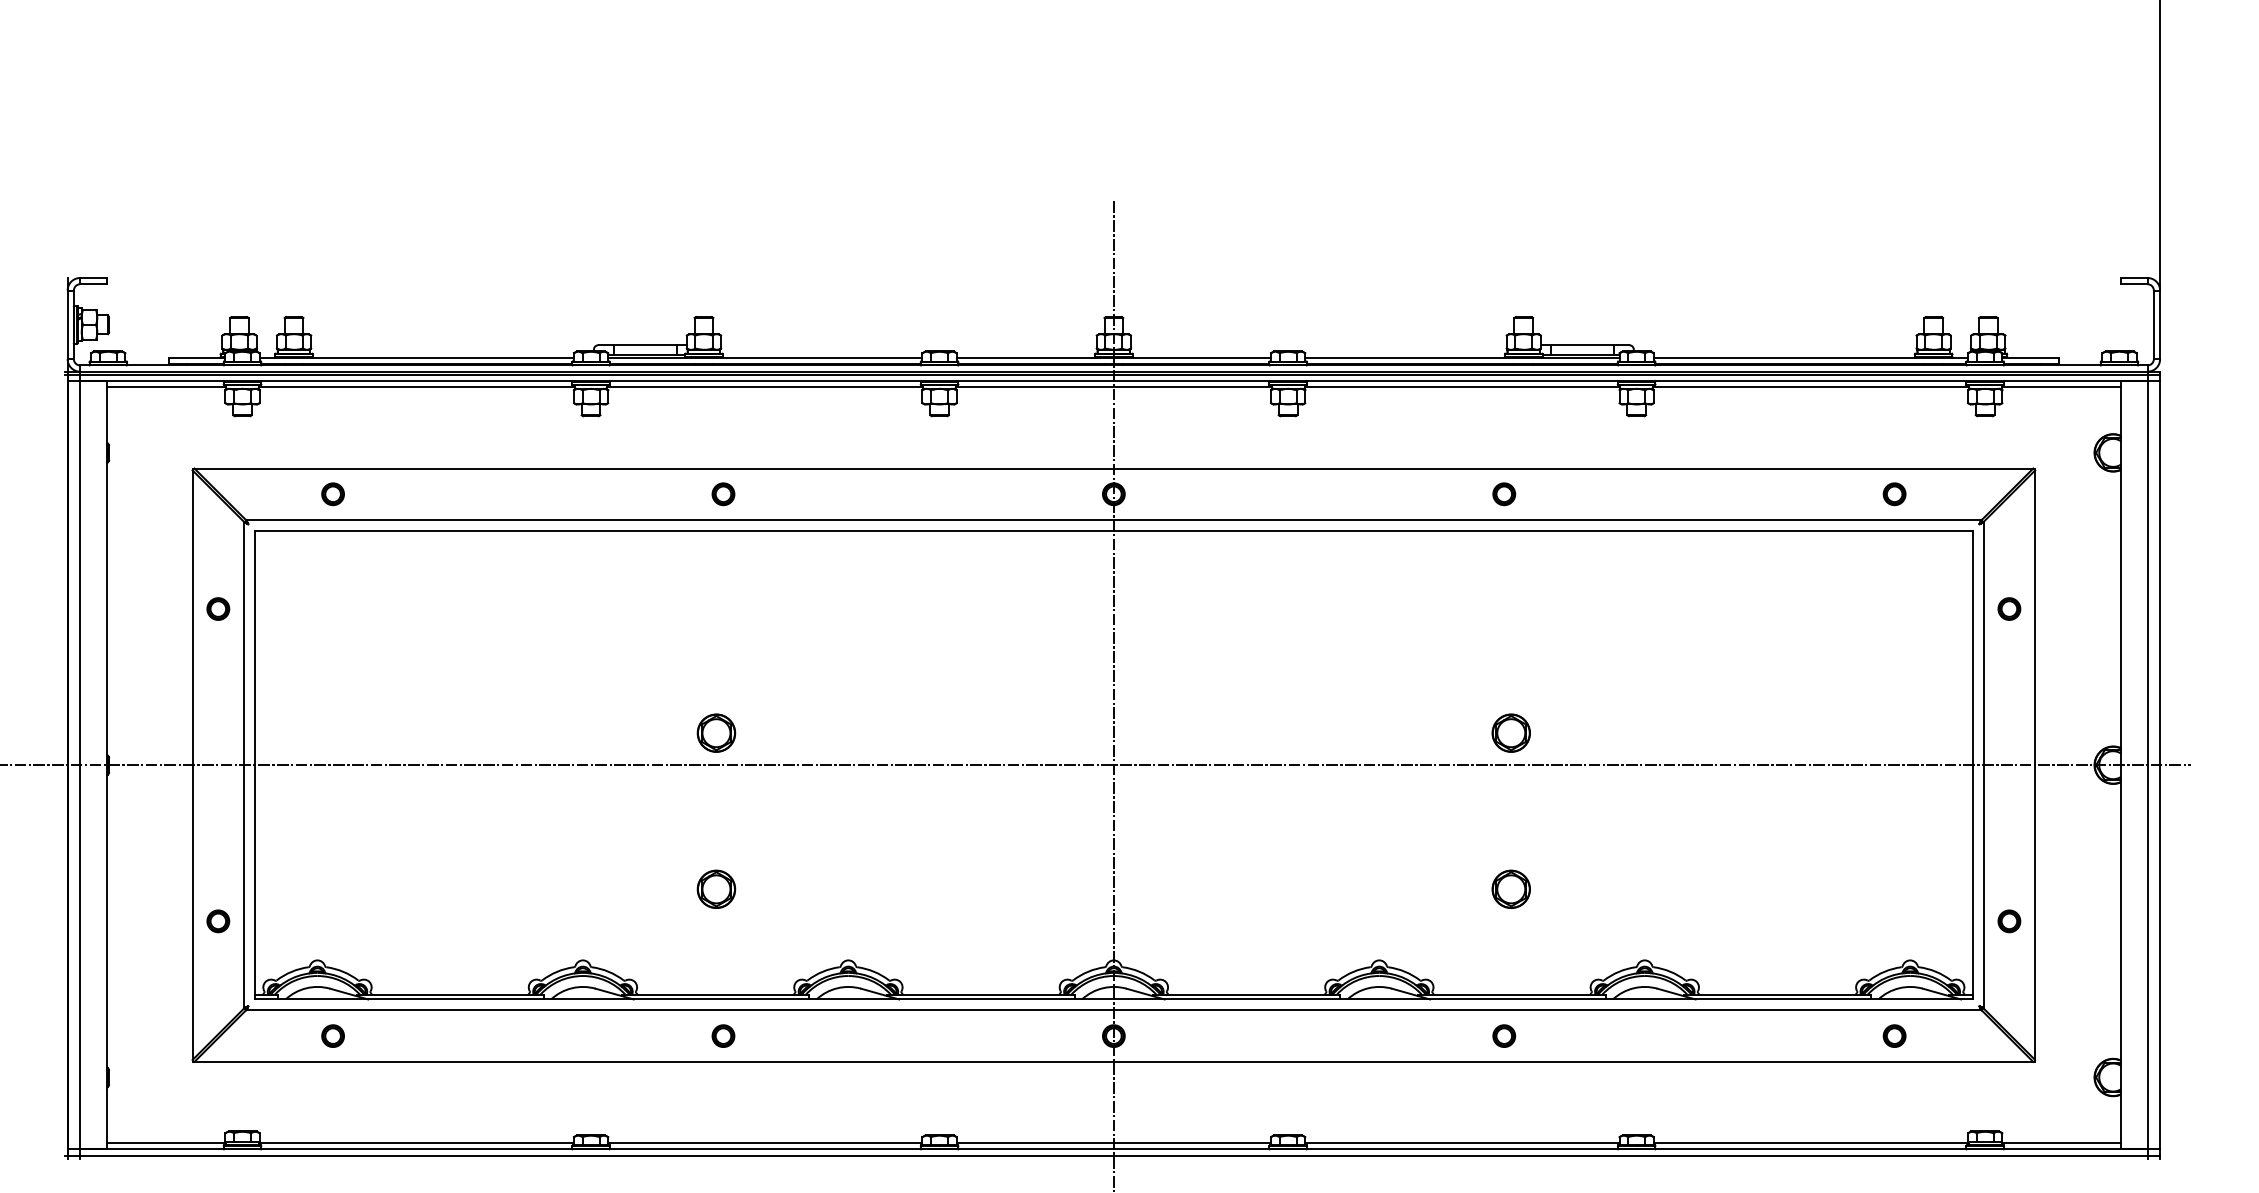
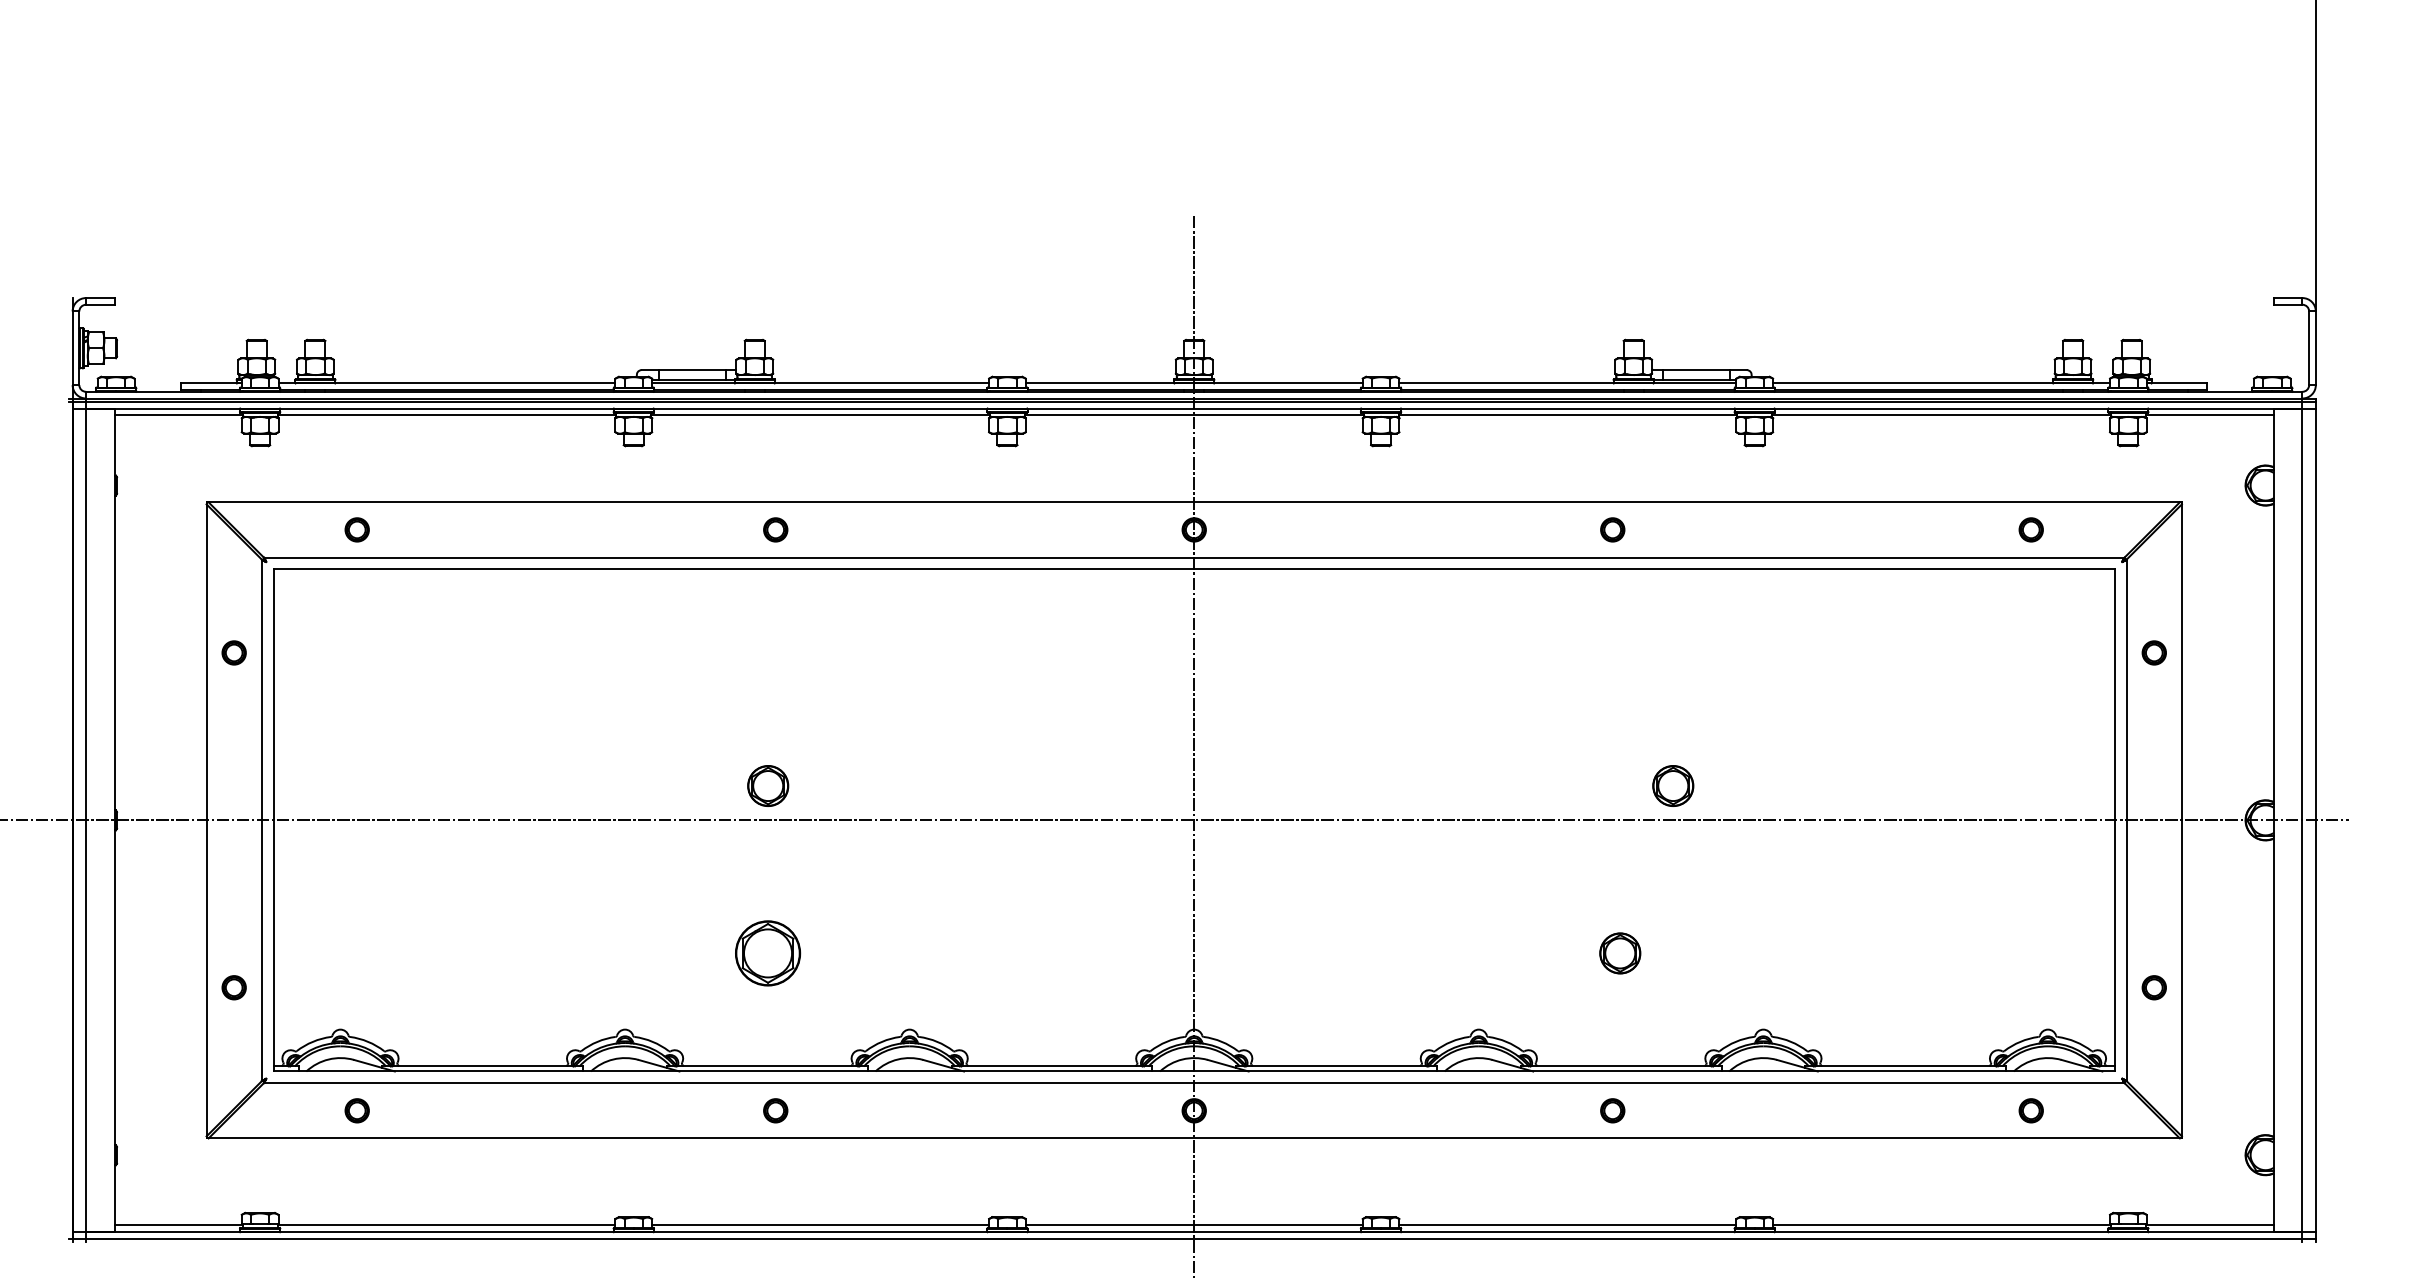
part: (1511, 732) -> (1673, 785), moved
part: (716, 889) -> (768, 953), size x1.6

